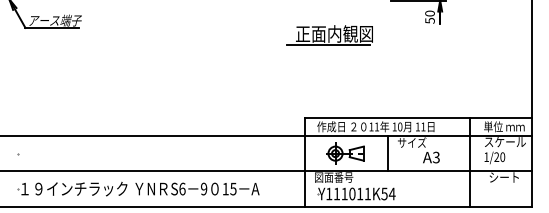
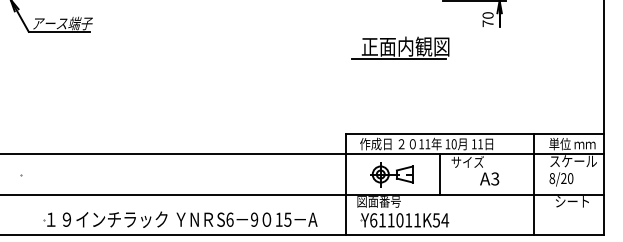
text: (429, 20) -> (487, 23), 50 -> 70
part: (329, 34) -> (400, 47), moved
text: (486, 157) -> (552, 178), 1/20 -> 8/20
part: (138, 188) -> (180, 219), moved
text: (329, 194) -> (373, 220), Y111011K54 -> Y611011K54

